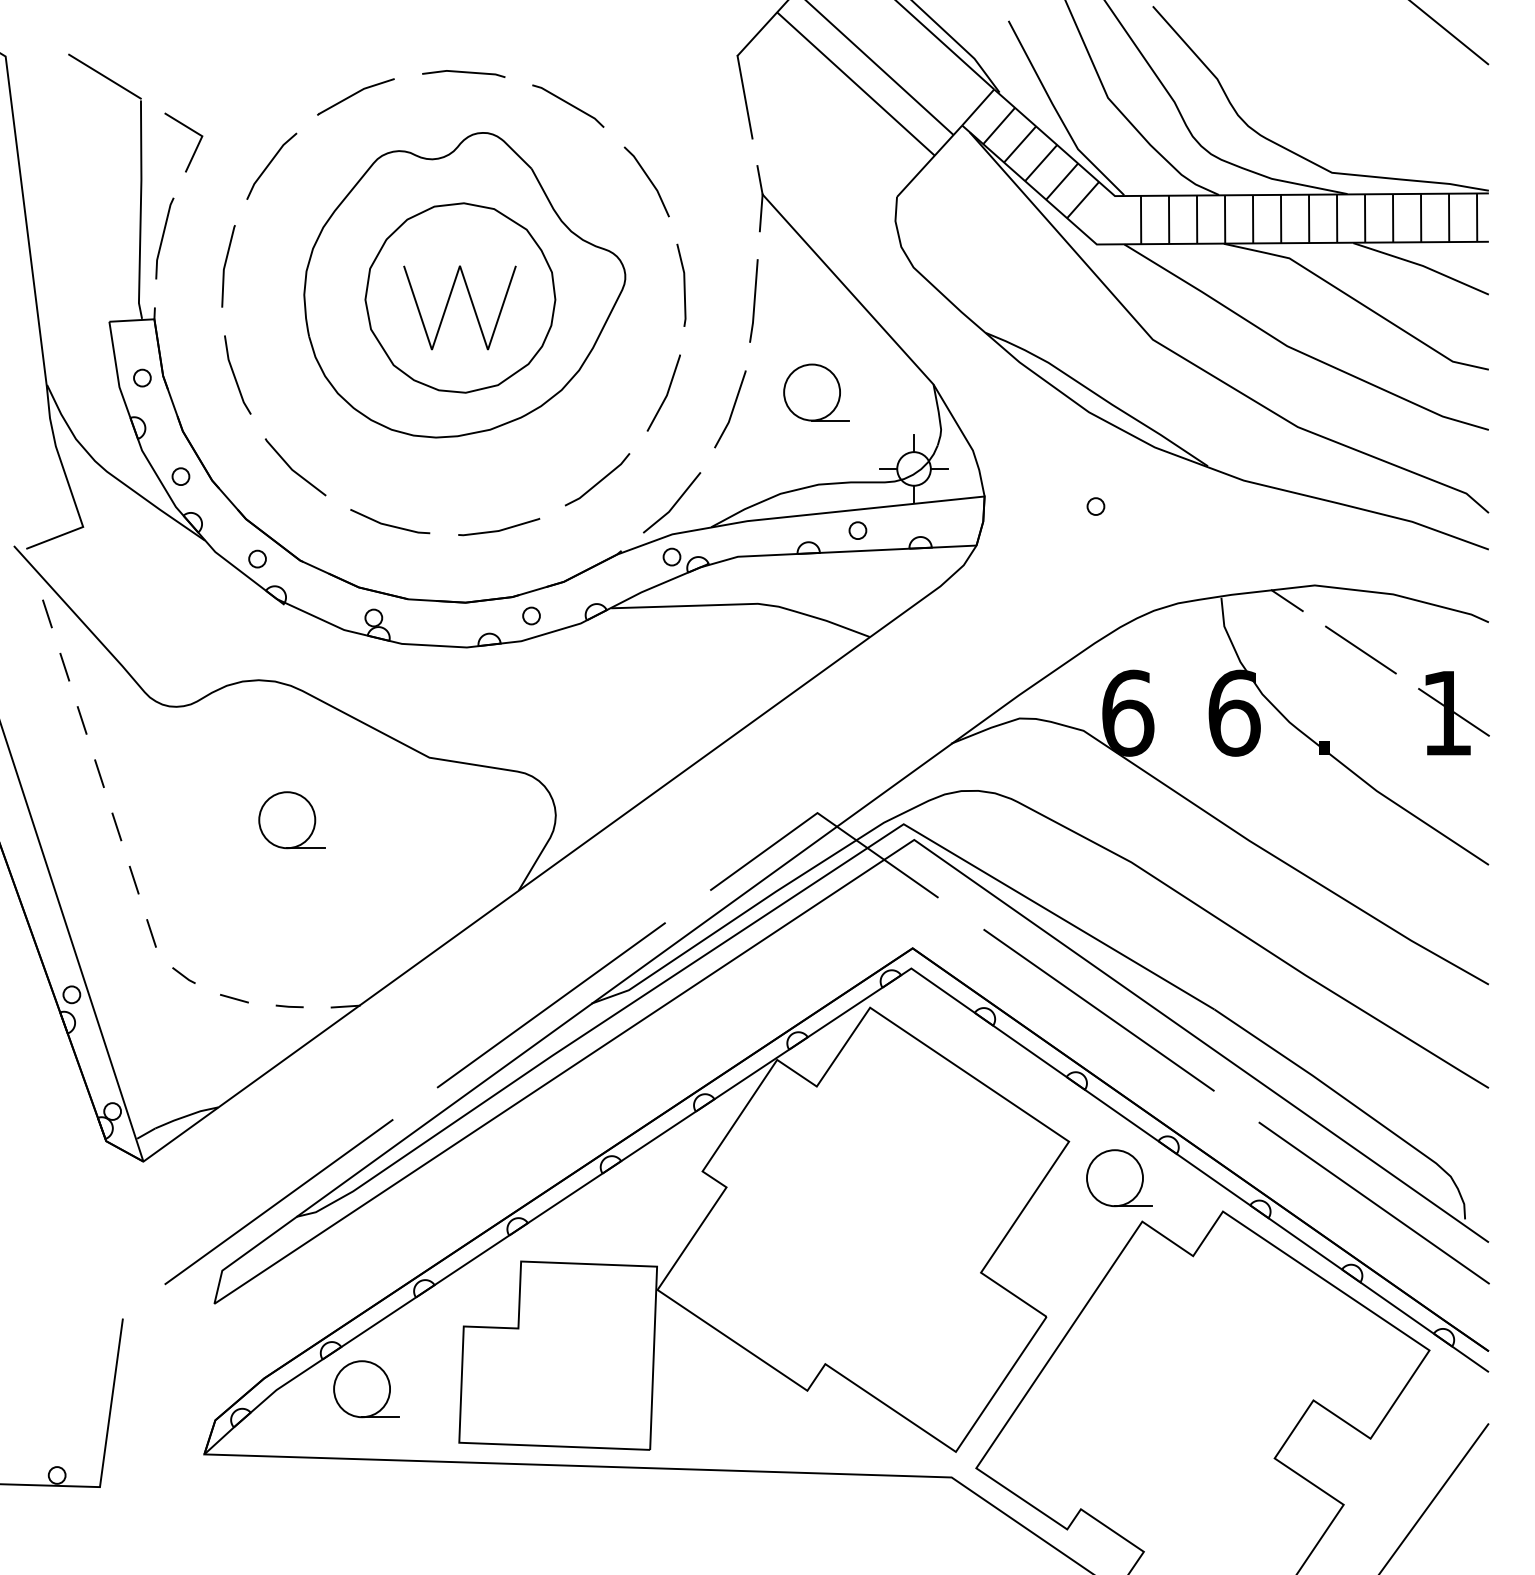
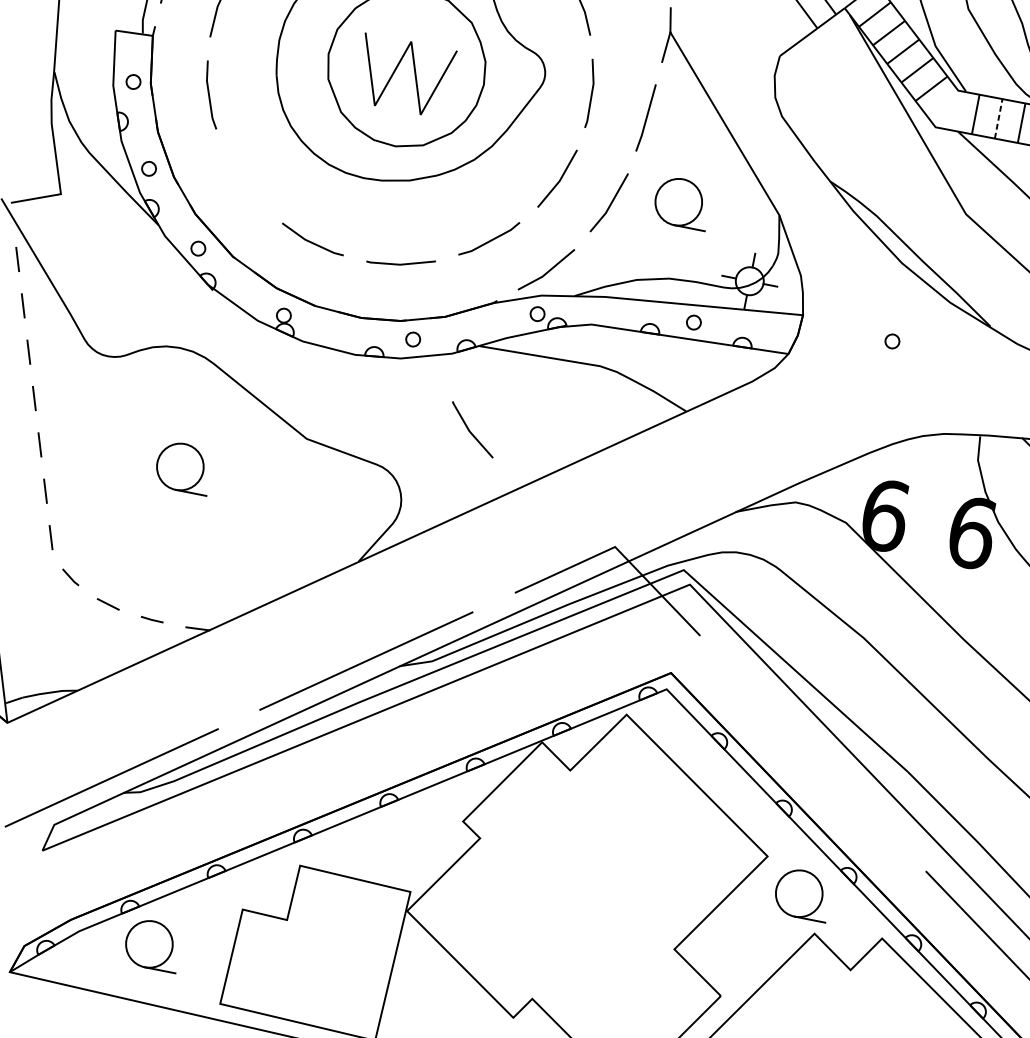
line: (1169, 219) -> (999, 118), solid -> dashed
line: (293, 469) -> (470, 431), moved
line: (1098, 1009) -> (813, 753), removed

